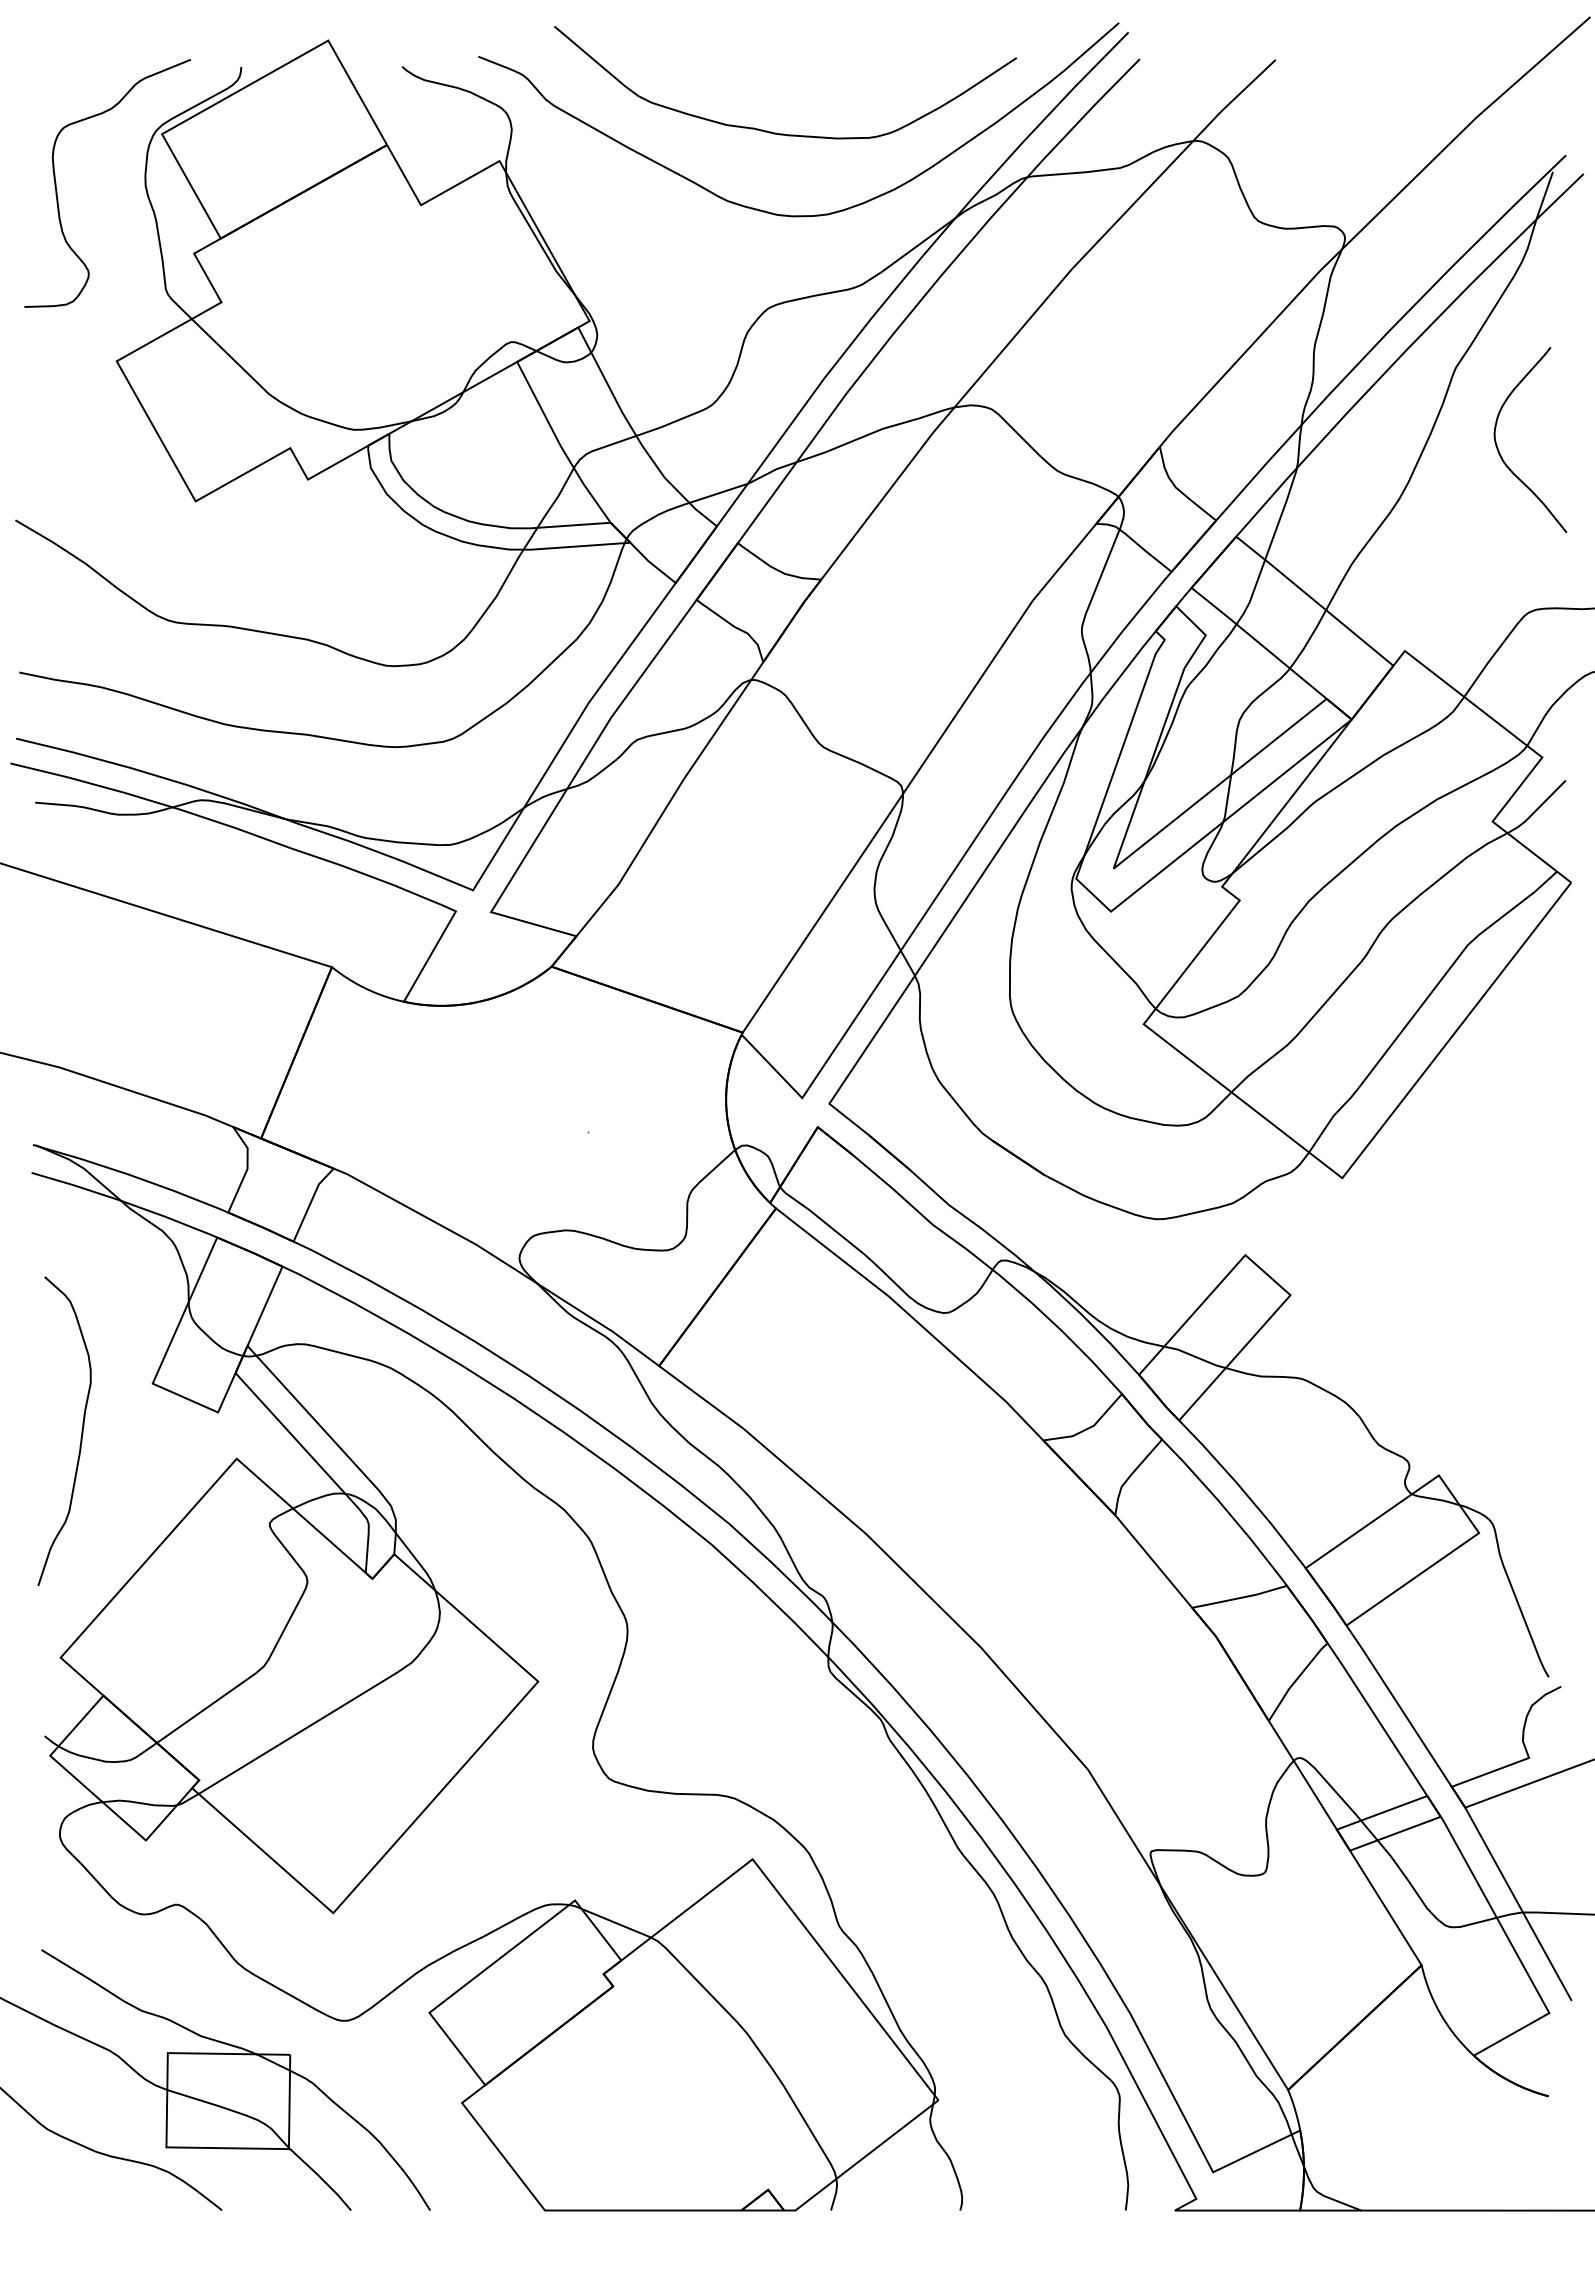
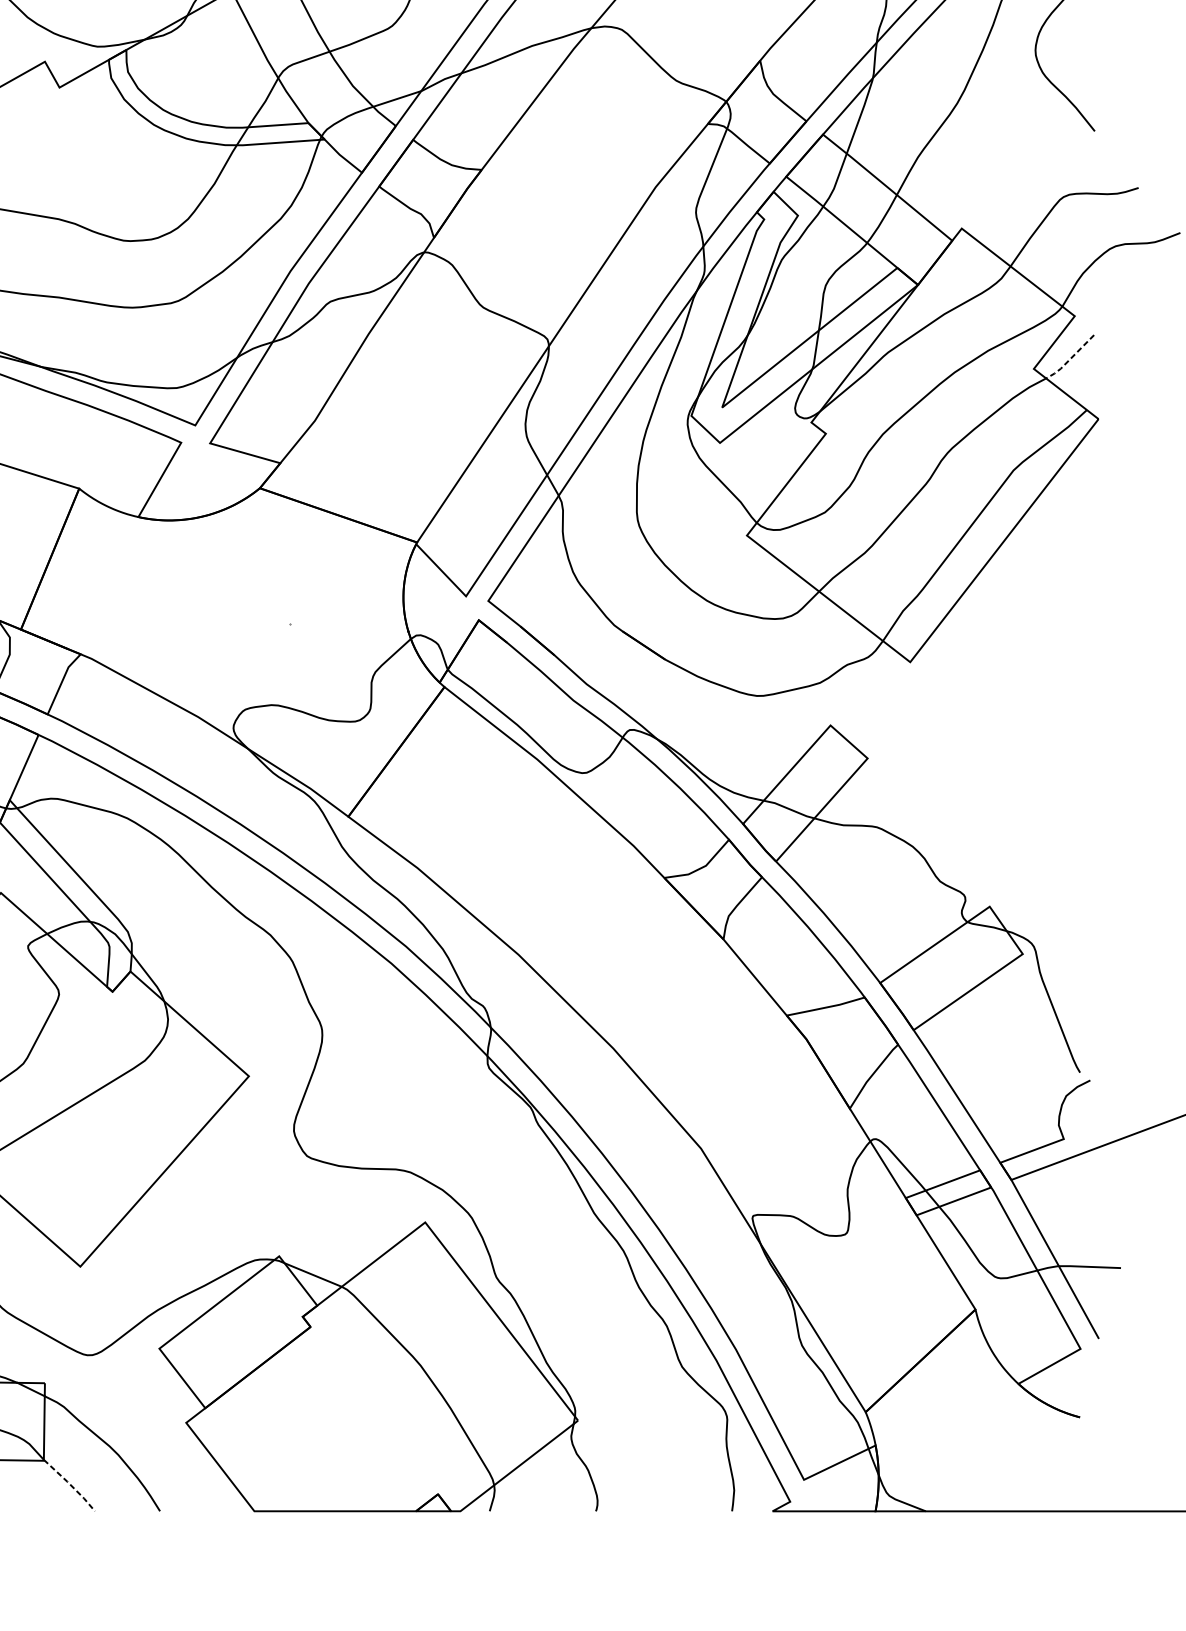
line: (1537, 809) -> (1070, 358), solid -> dashed
line: (321, 2178) -> (70, 1484), solid -> dashed

